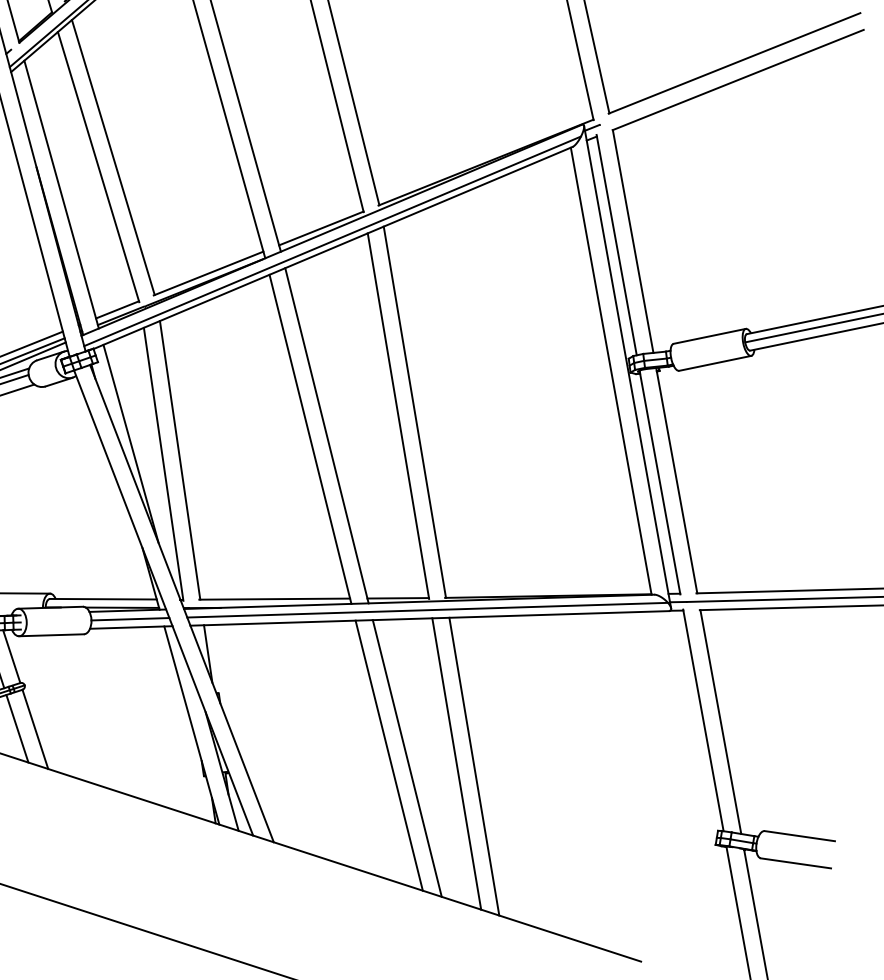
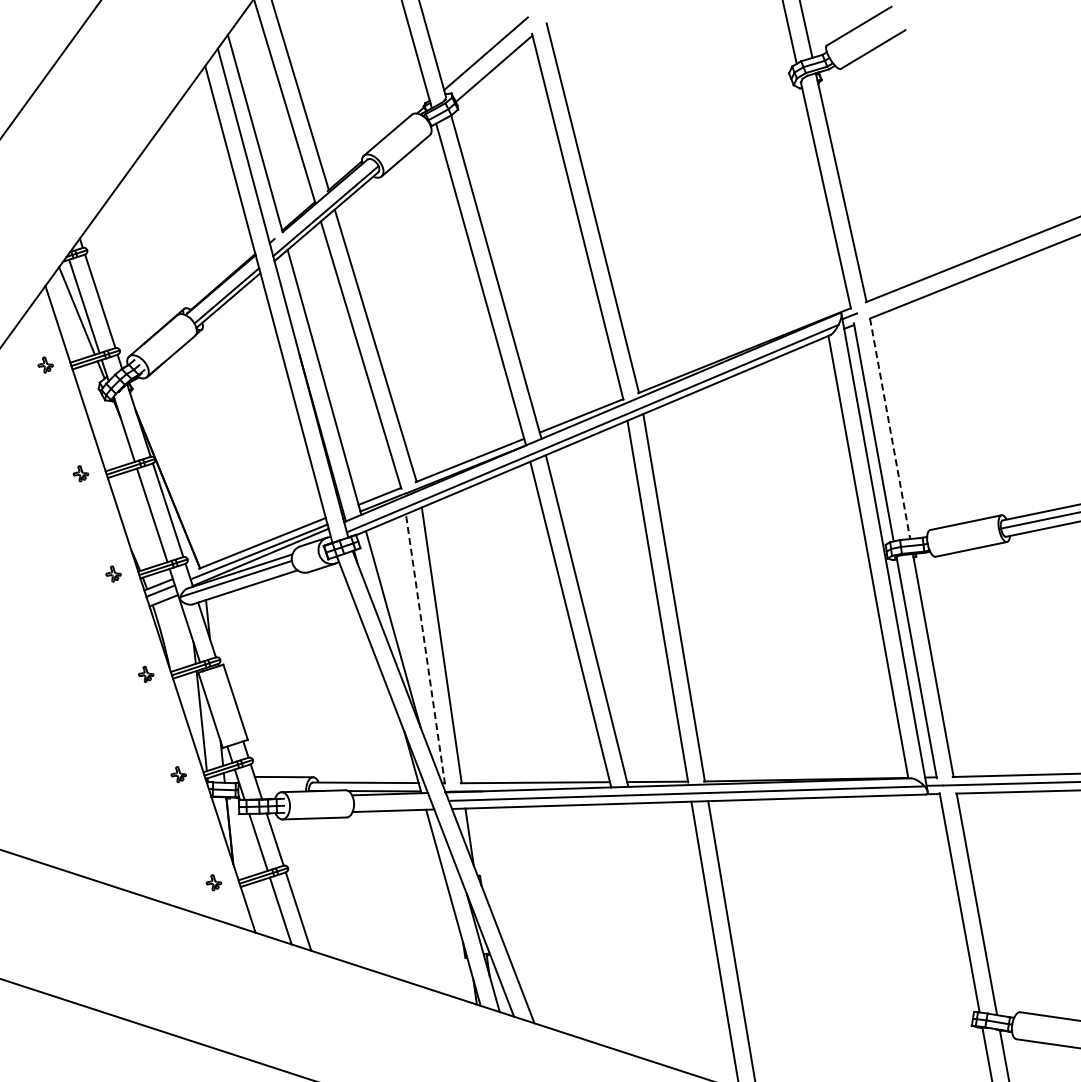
line: (633, 242) -> (890, 429), solid -> dashed
line: (163, 463) -> (425, 648), solid -> dashed
line: (130, 619) -> (392, 802), removed
line: (388, 755) -> (648, 937), removed
line: (407, 758) -> (666, 940), removed

